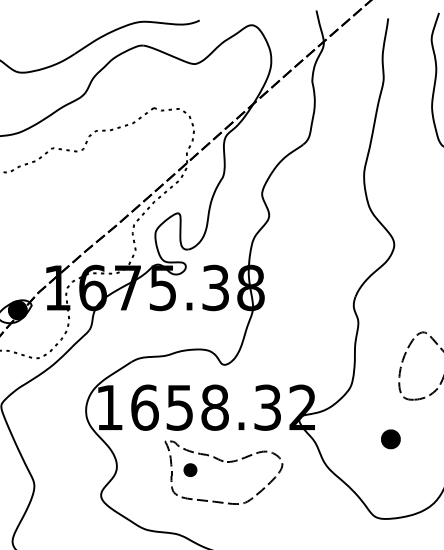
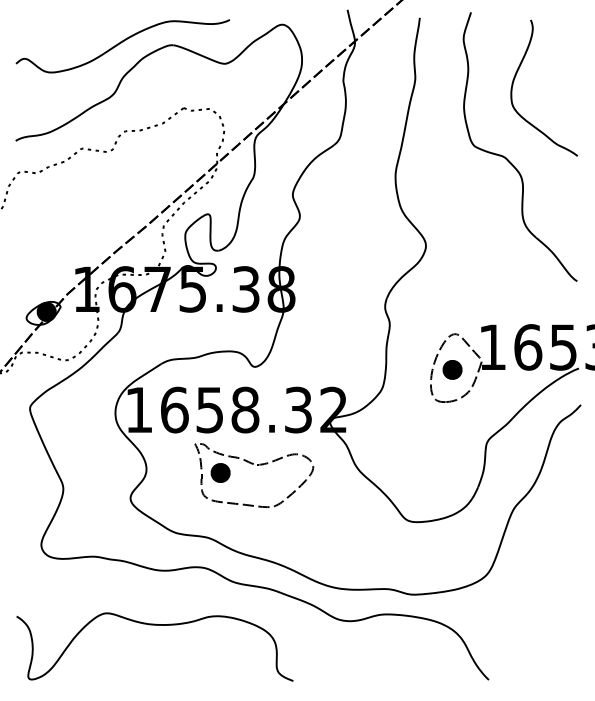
part: (390, 438) -> (452, 369), moved
part: (190, 469) -> (220, 472), size x1.43

